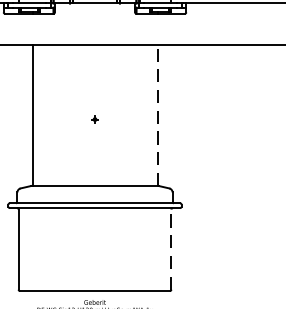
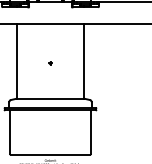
line: (157, 114) -> (83, 60), dashed -> solid
line: (172, 249) -> (91, 132), dashed -> solid

